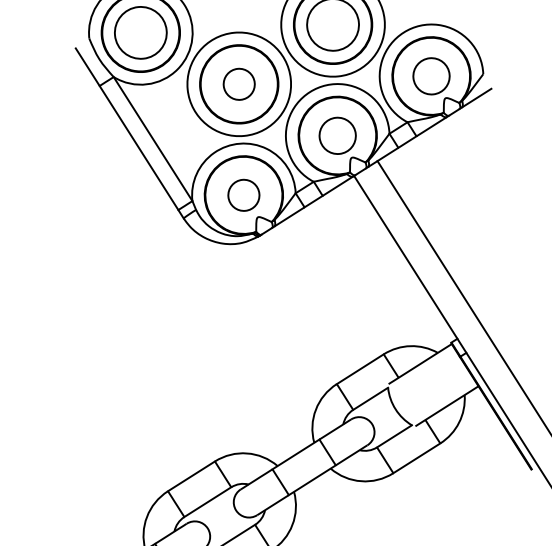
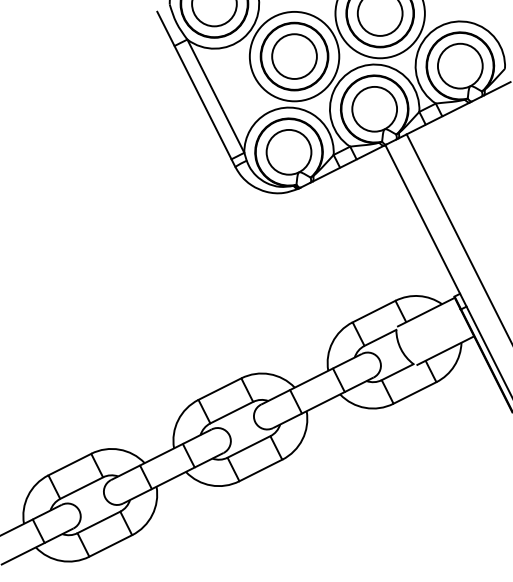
circle: (430, 75) -> (459, 65), size x1.43
circle: (239, 84) -> (294, 56), size x1.67
circle: (337, 134) -> (374, 108), size x1.43
circle: (243, 194) -> (288, 151), size x1.67

